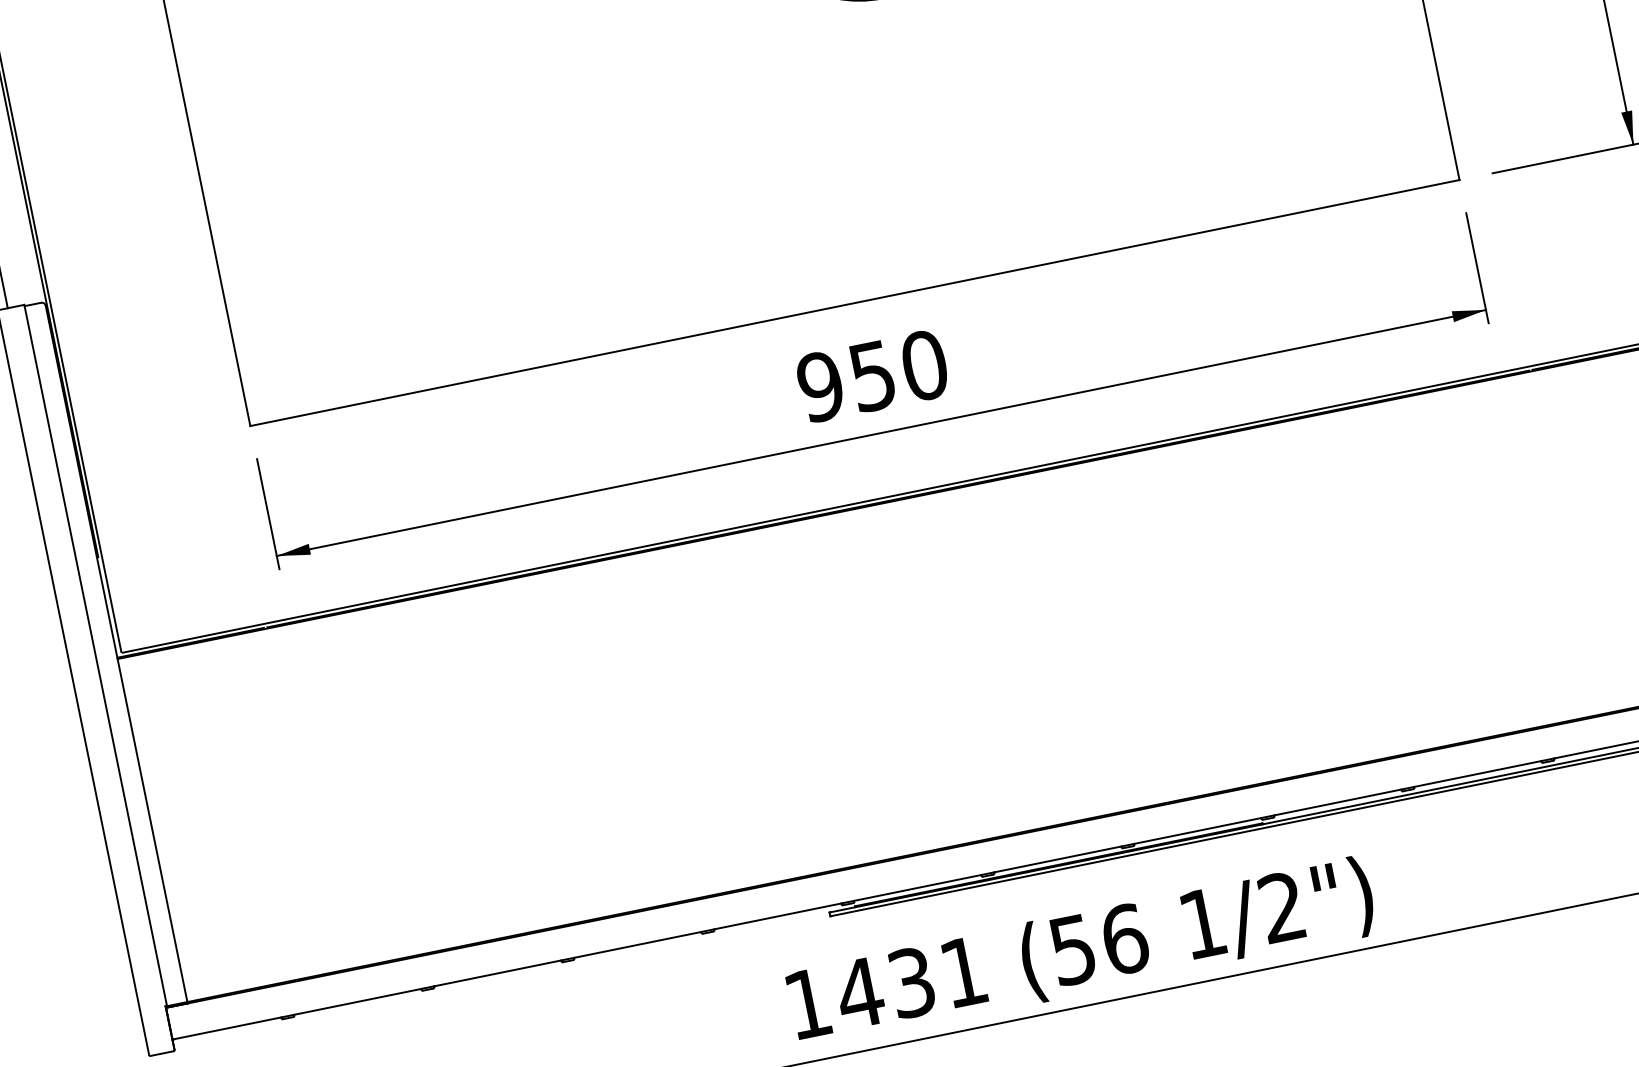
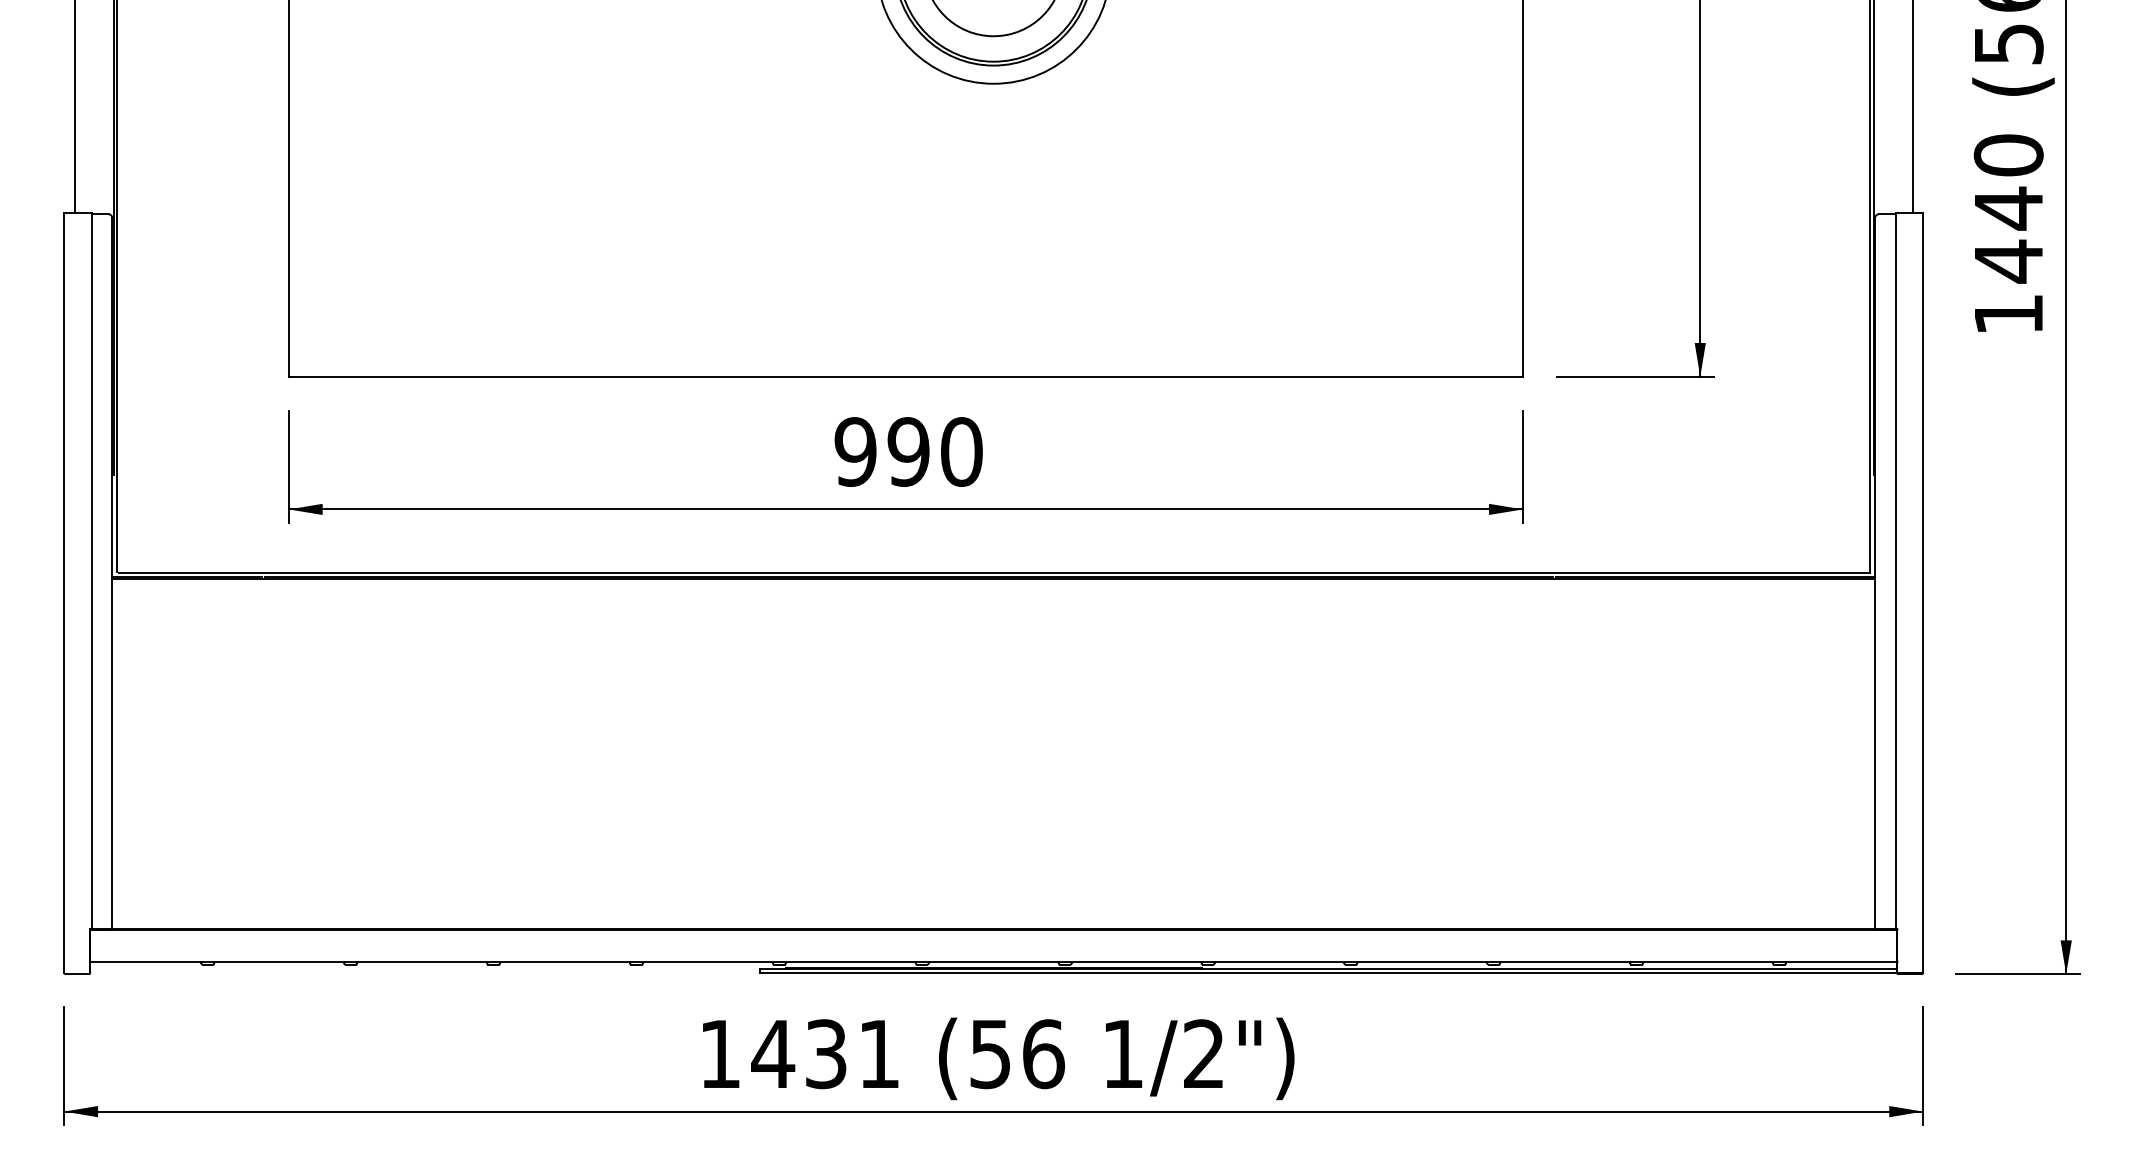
text: (872, 375) -> (908, 451), 950 -> 990

